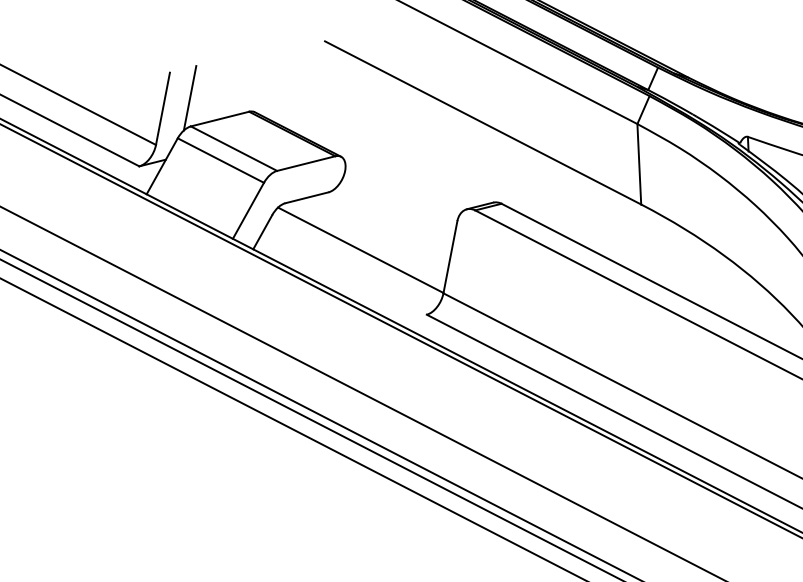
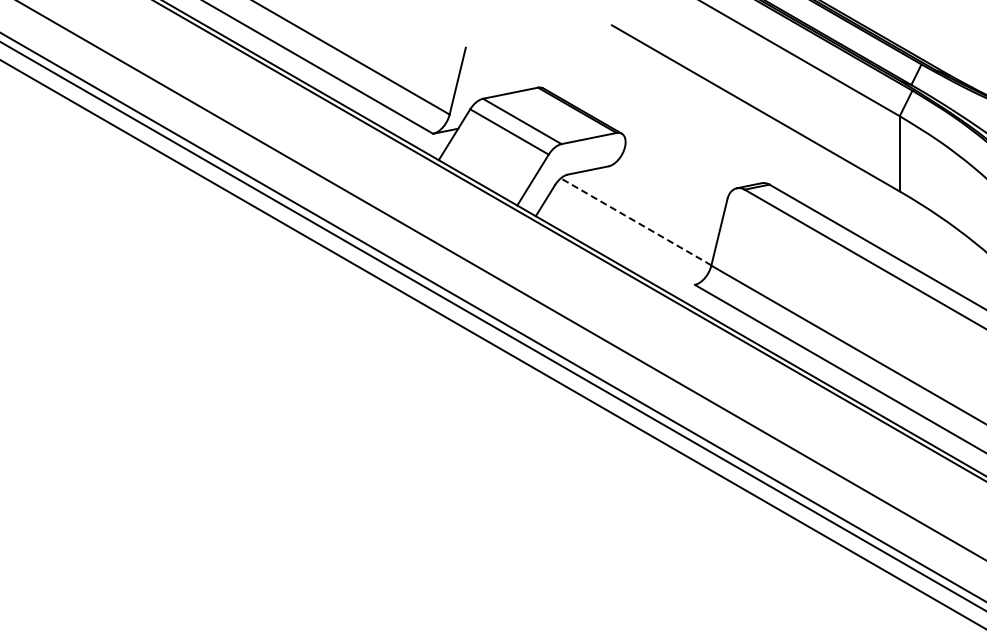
line: (190, 98) -> (483, 72), removed
line: (361, 249) -> (636, 221), solid -> dashed

